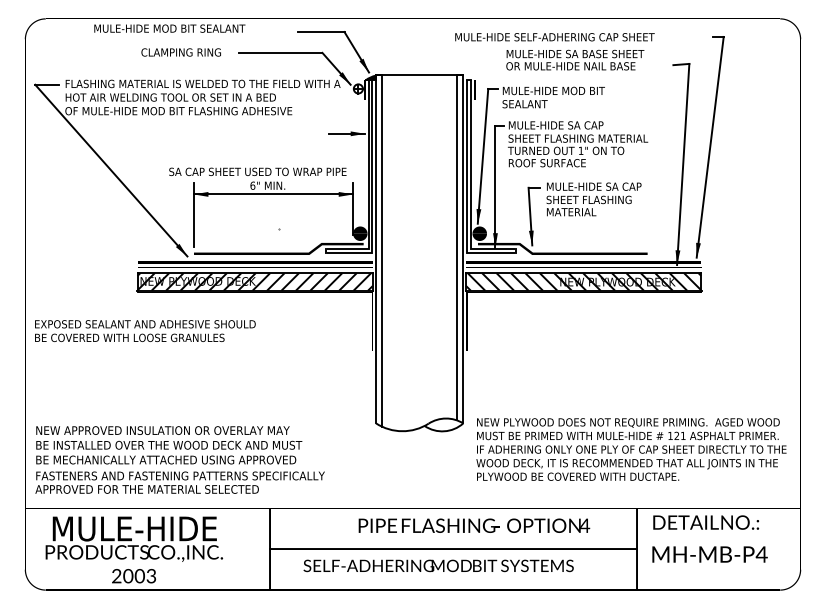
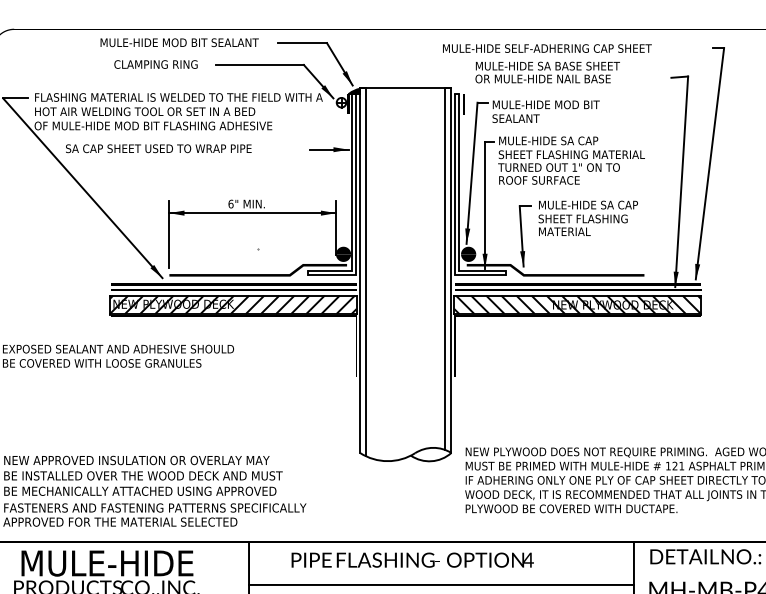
text: (169, 28) -> (179, 42), moved
text: (575, 59) -> (547, 71), moved
text: (257, 171) -> (158, 148), moved
text: (474, 525) -> (412, 559), moved

